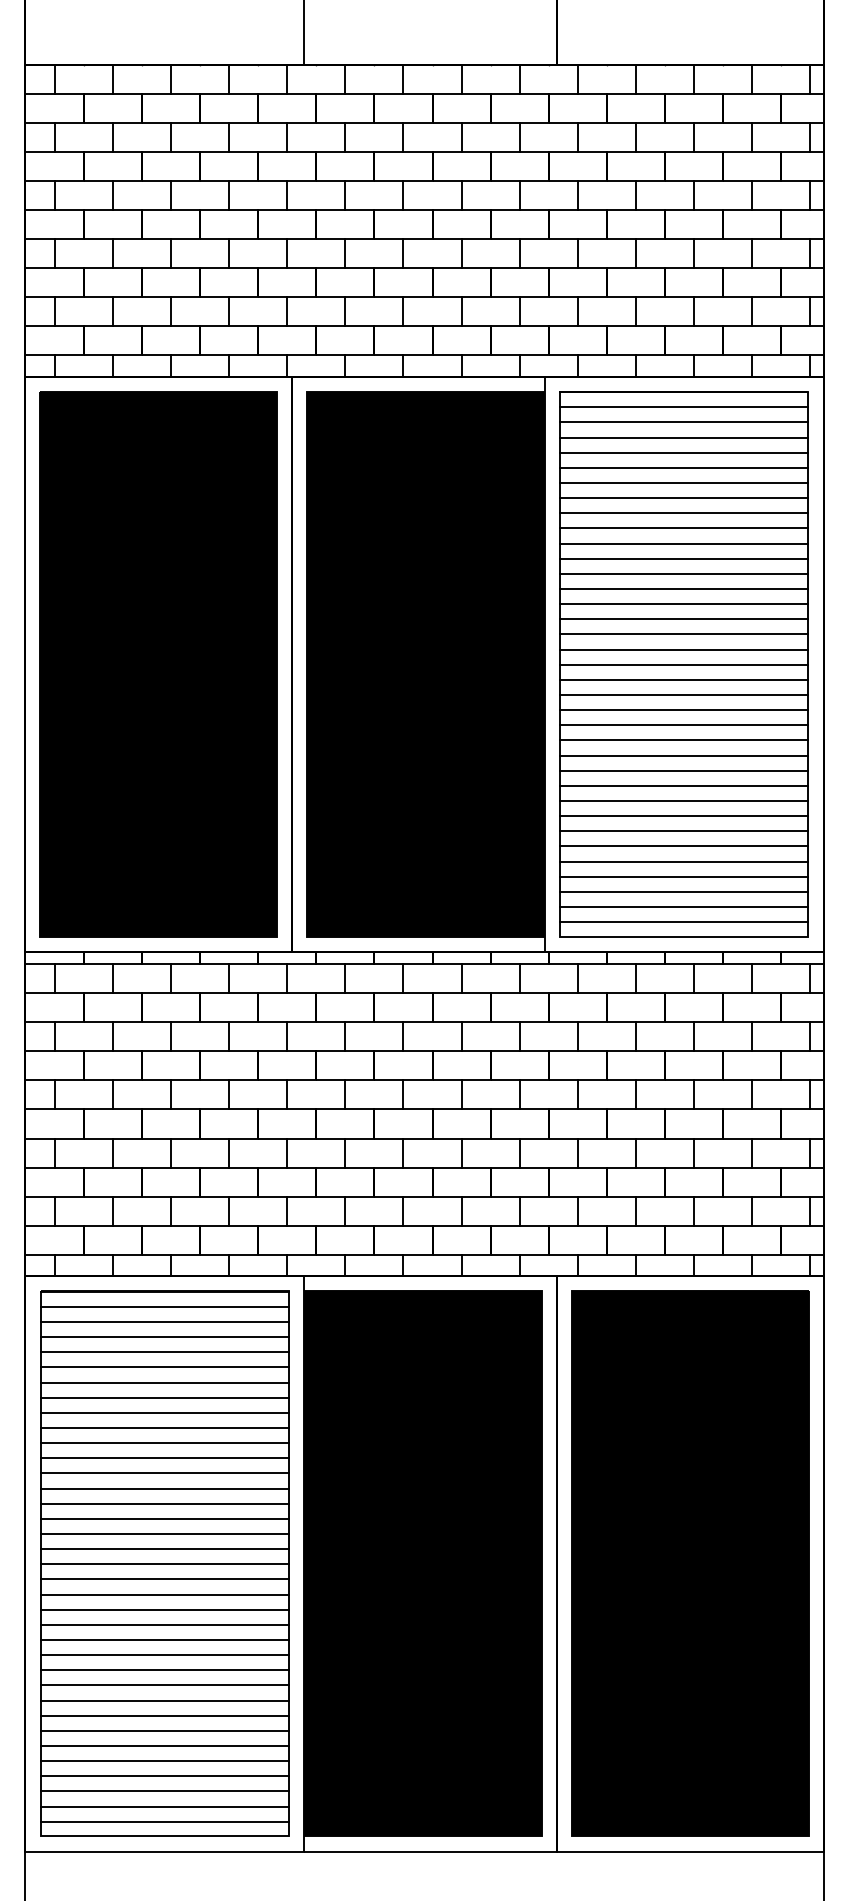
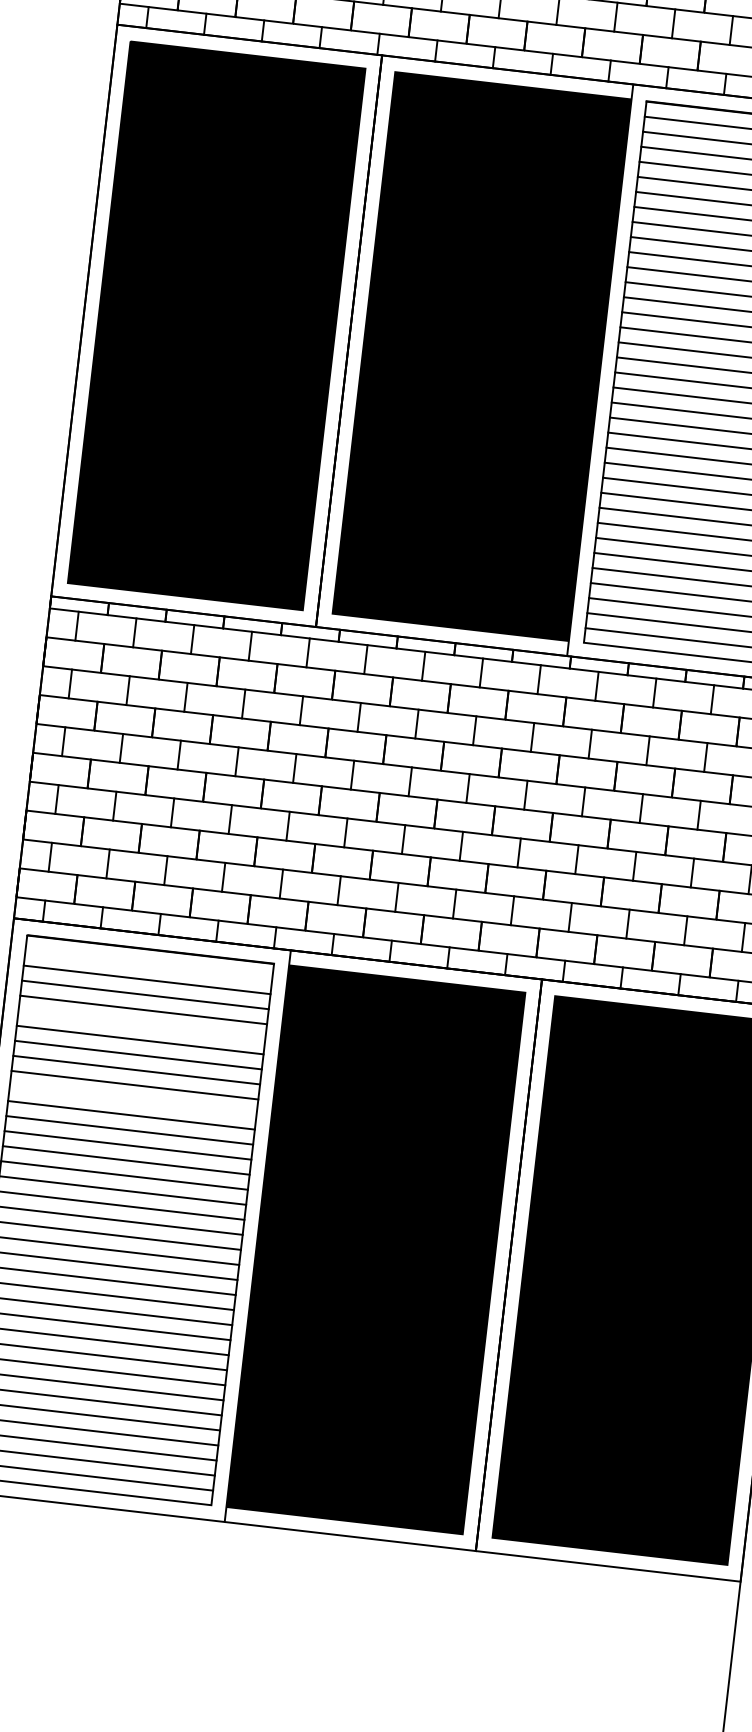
line: (164, 1306) -> (148, 964), removed
line: (164, 1367) -> (141, 1025), removed
line: (164, 1443) -> (132, 1100), removed

